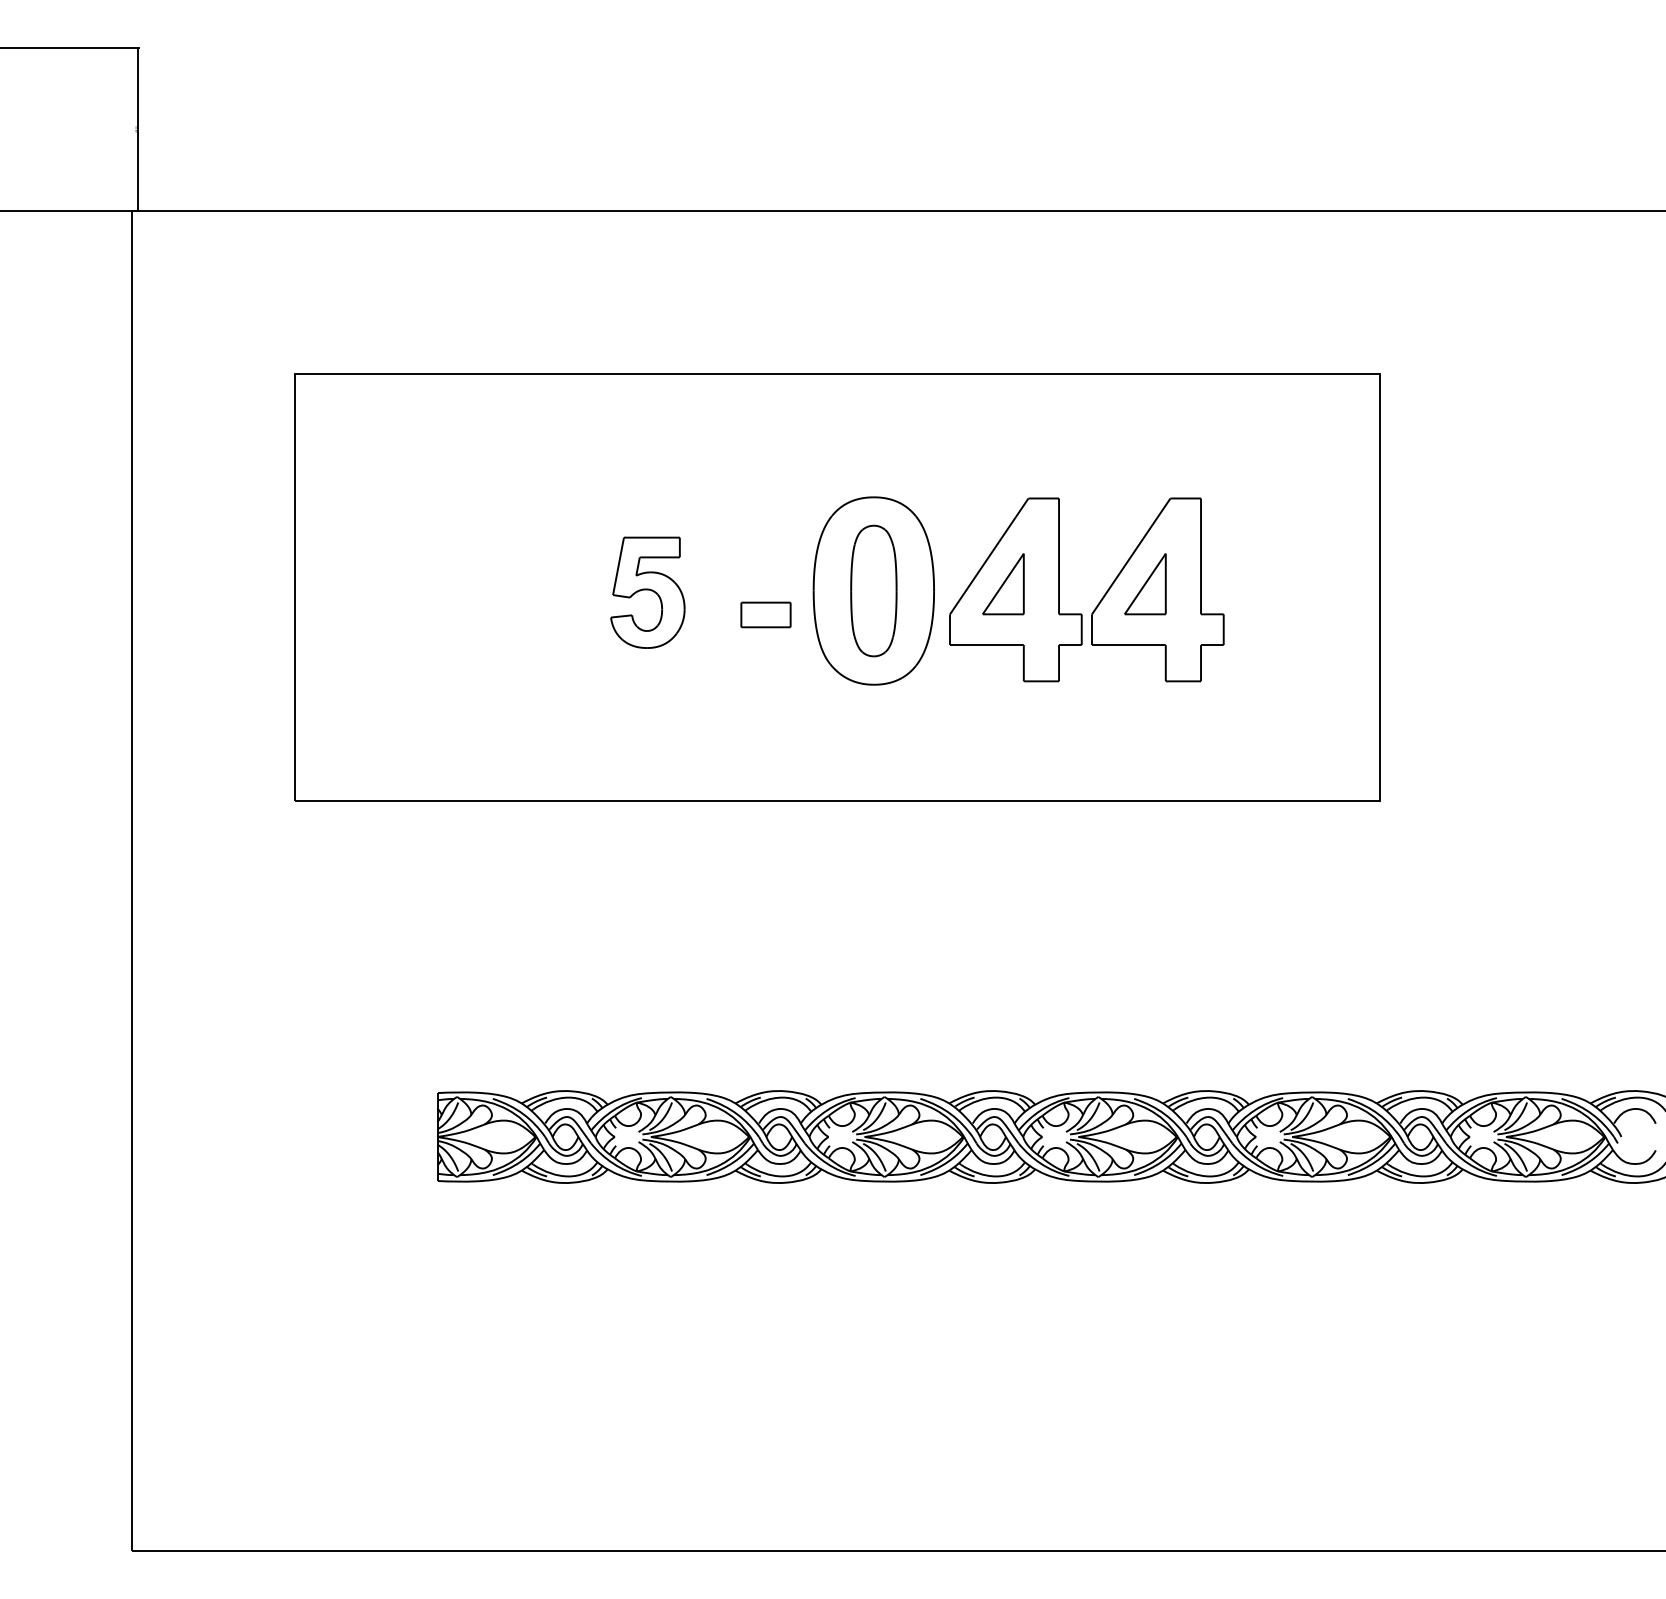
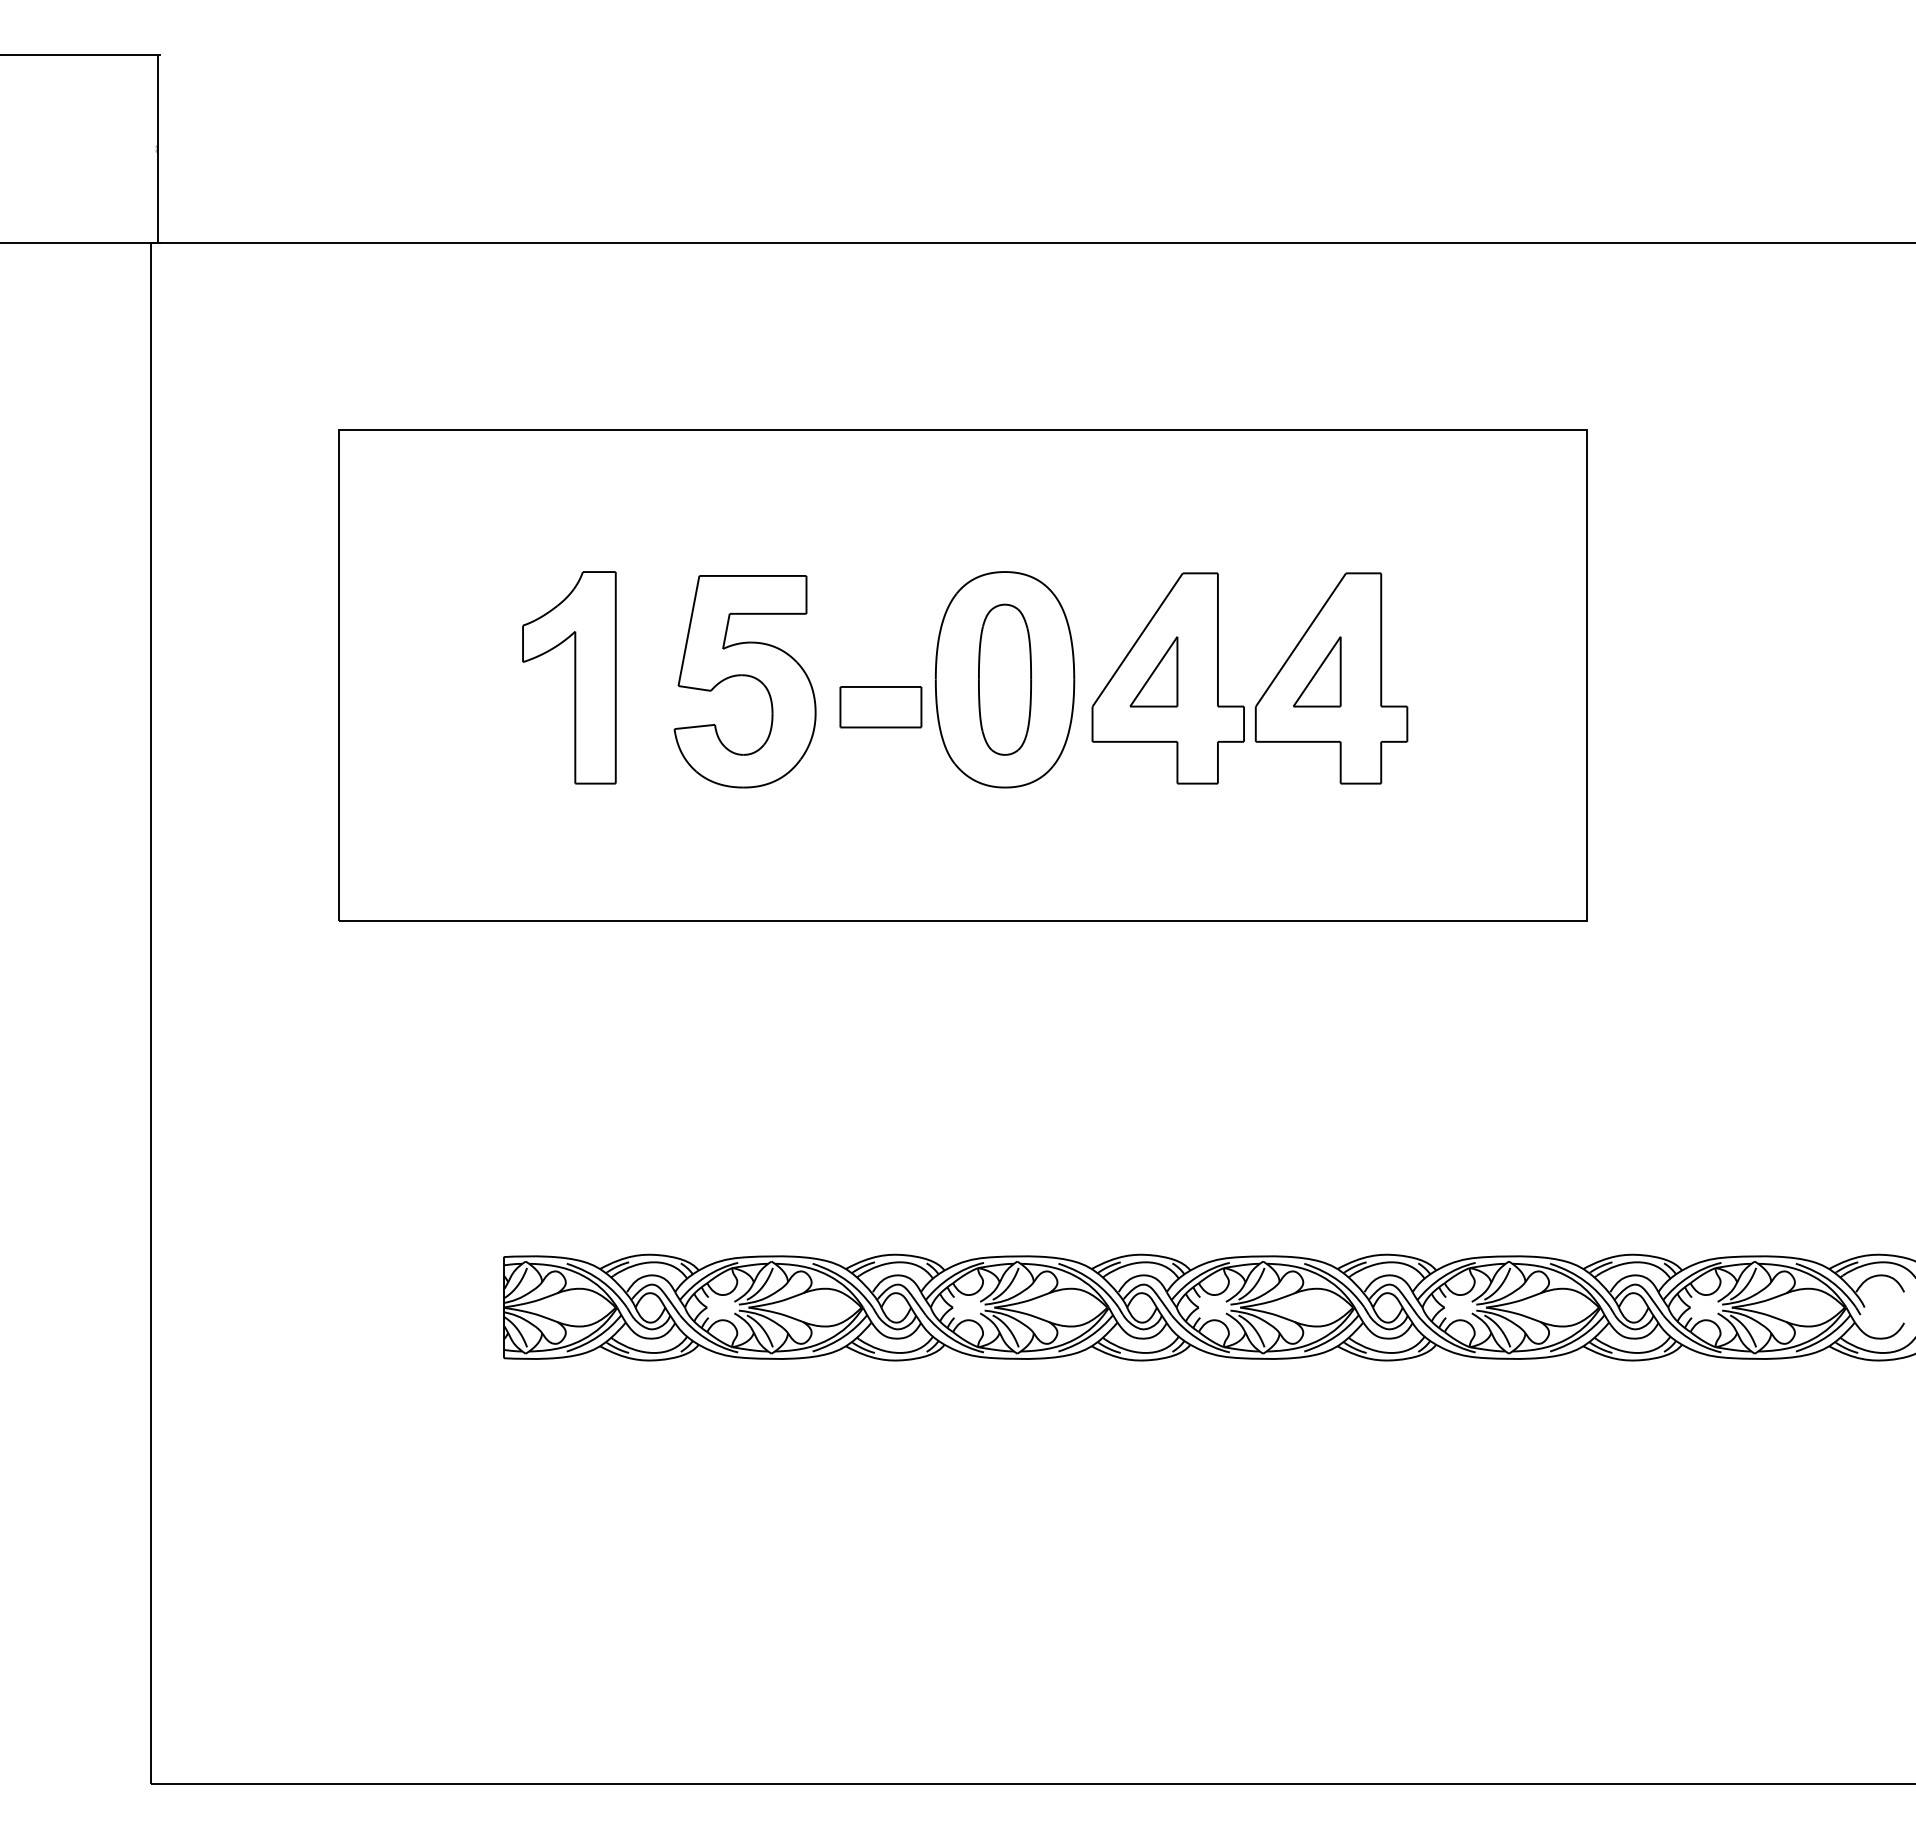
part: (495, 589) -> (569, 677), added
part: (647, 592) -> (744, 681), size x1.67
part: (765, 615) -> (880, 707), size x1.43

